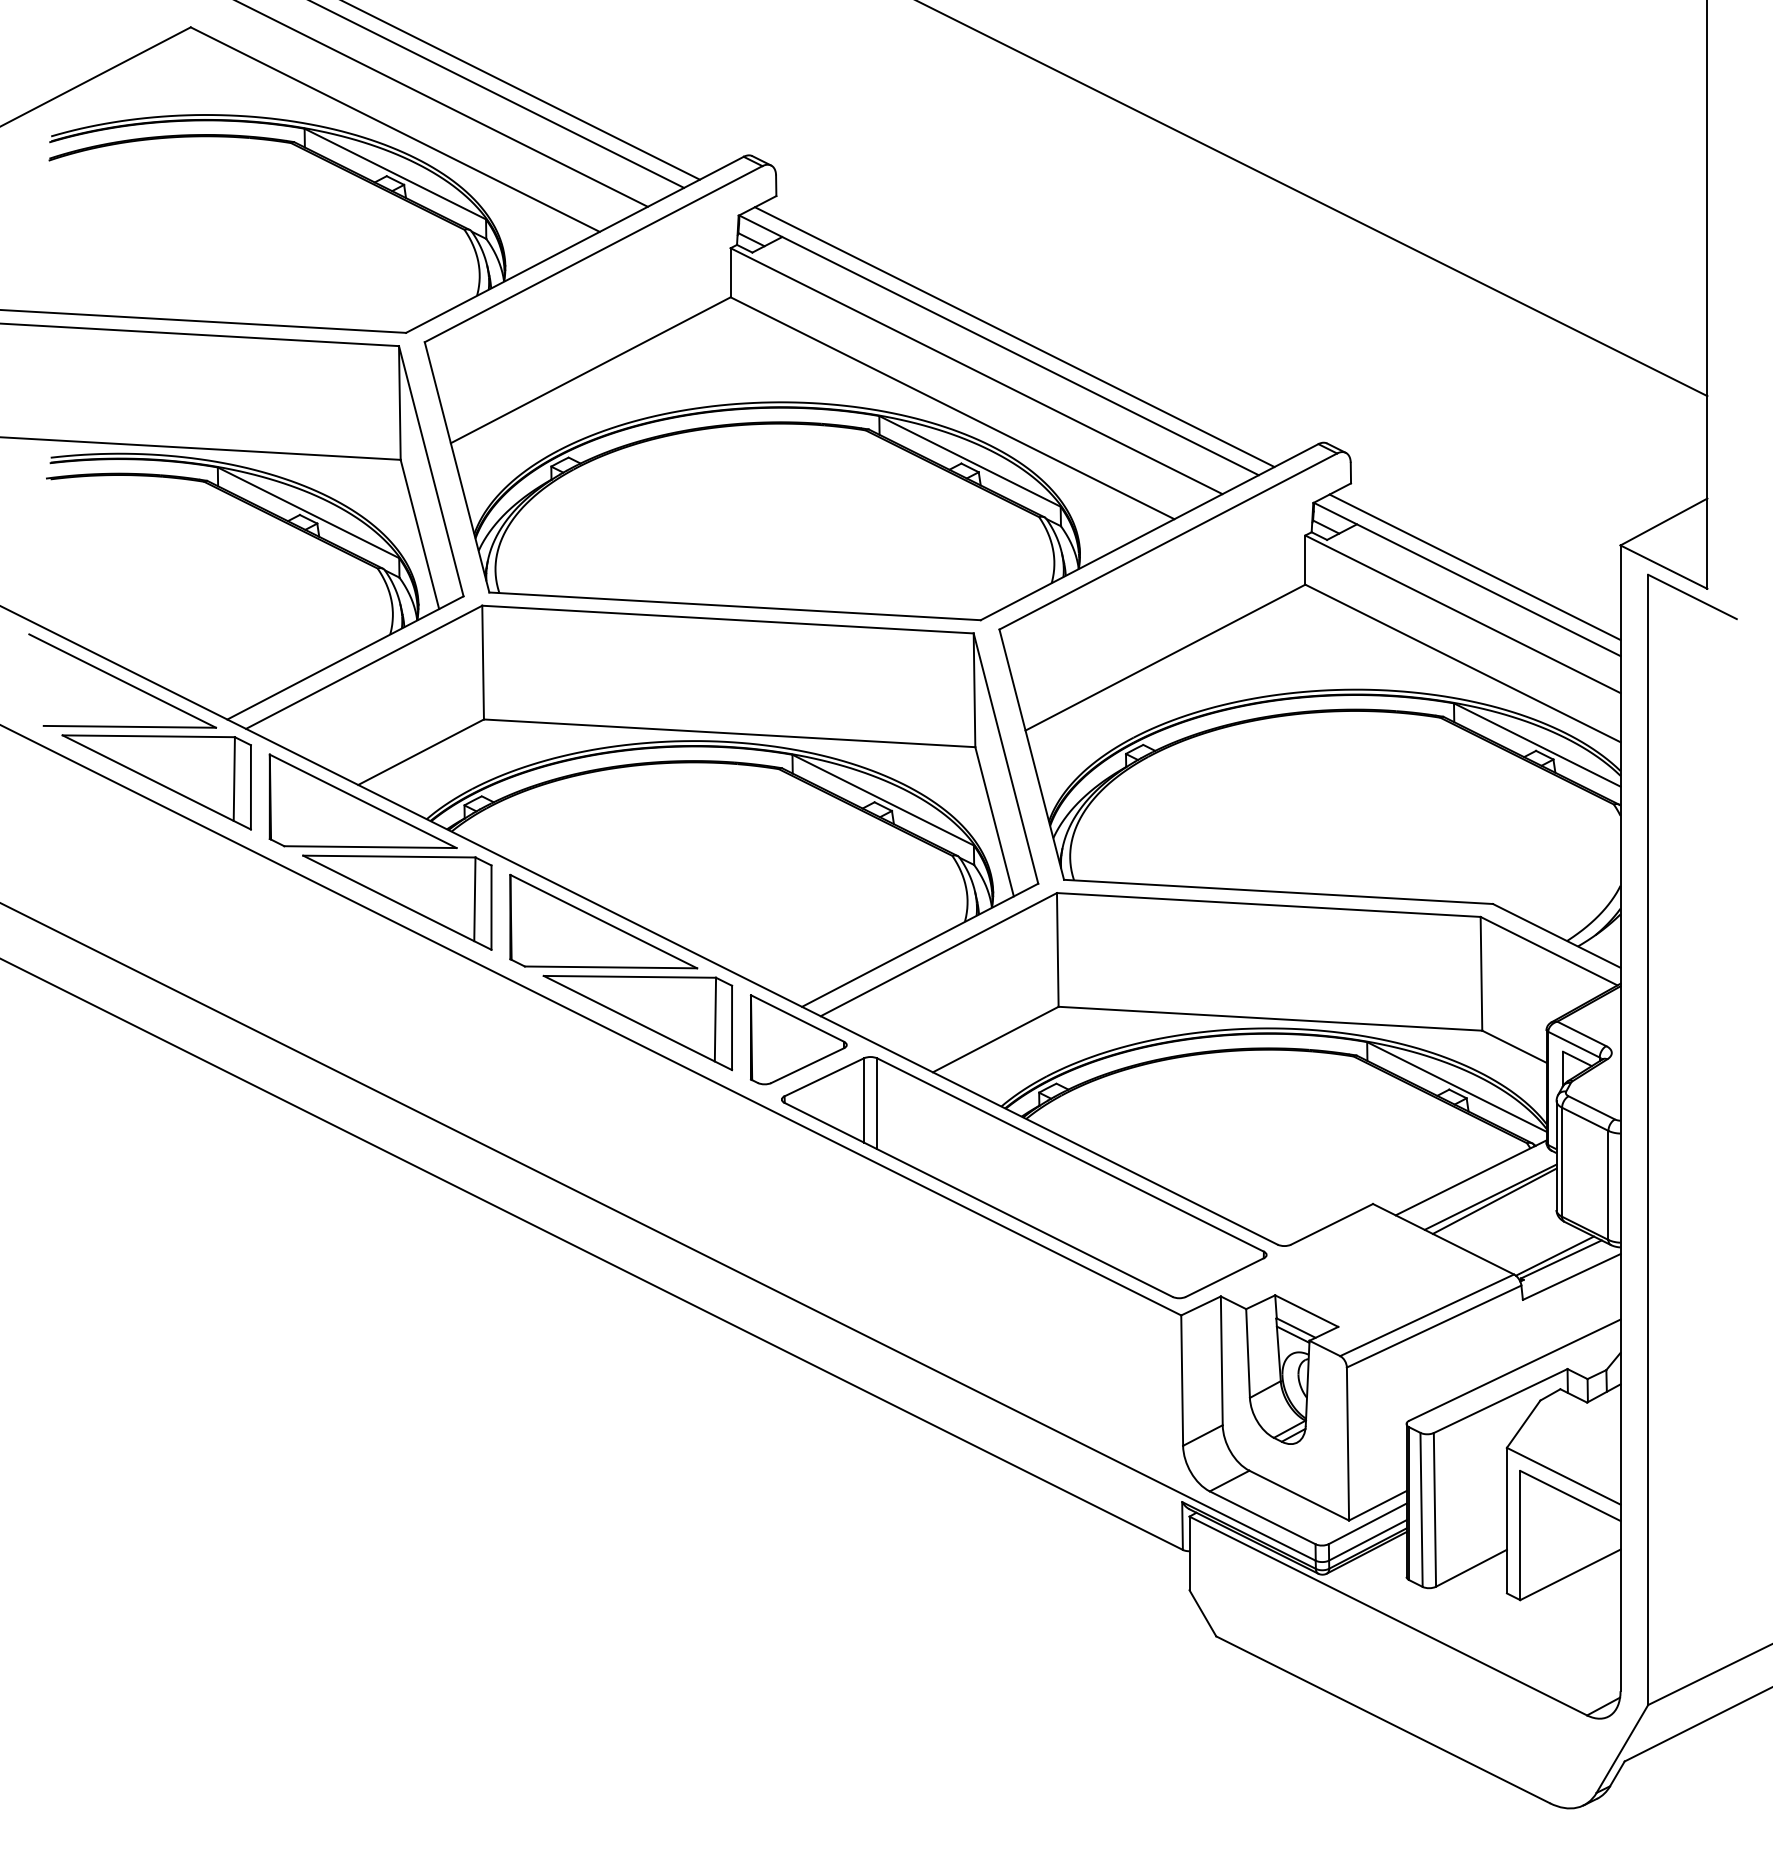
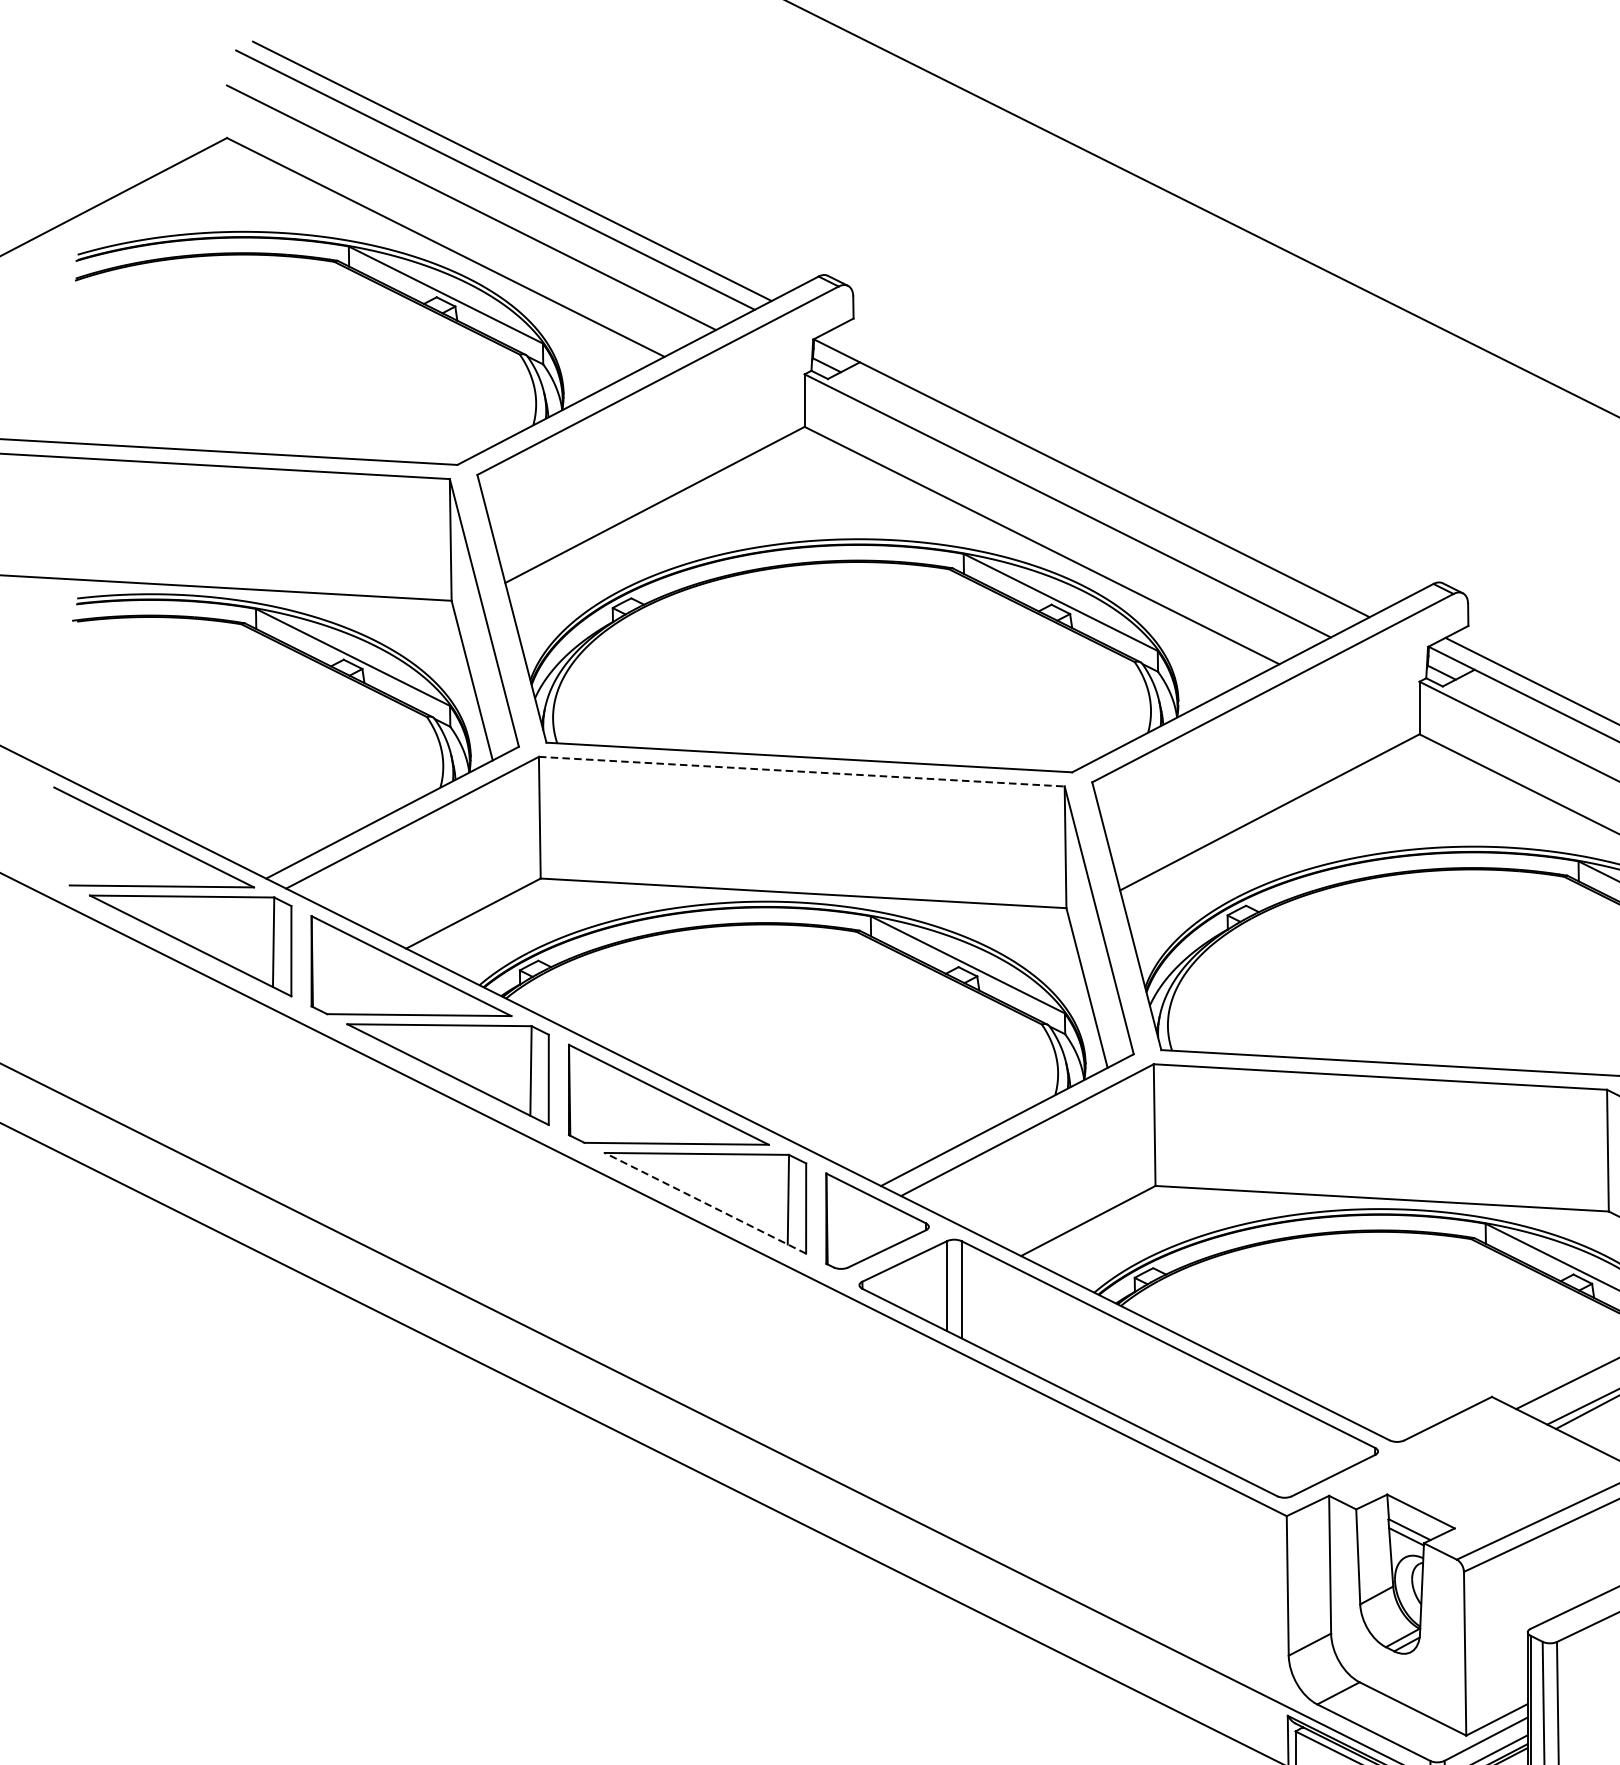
line: (1014, 337) -> (1108, 469), removed
line: (728, 619) -> (802, 771), solid -> dashed
line: (637, 1022) -> (704, 1202), solid -> dashed

